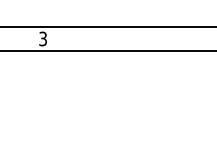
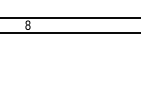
text: (42, 37) -> (27, 24), 3 -> 8

